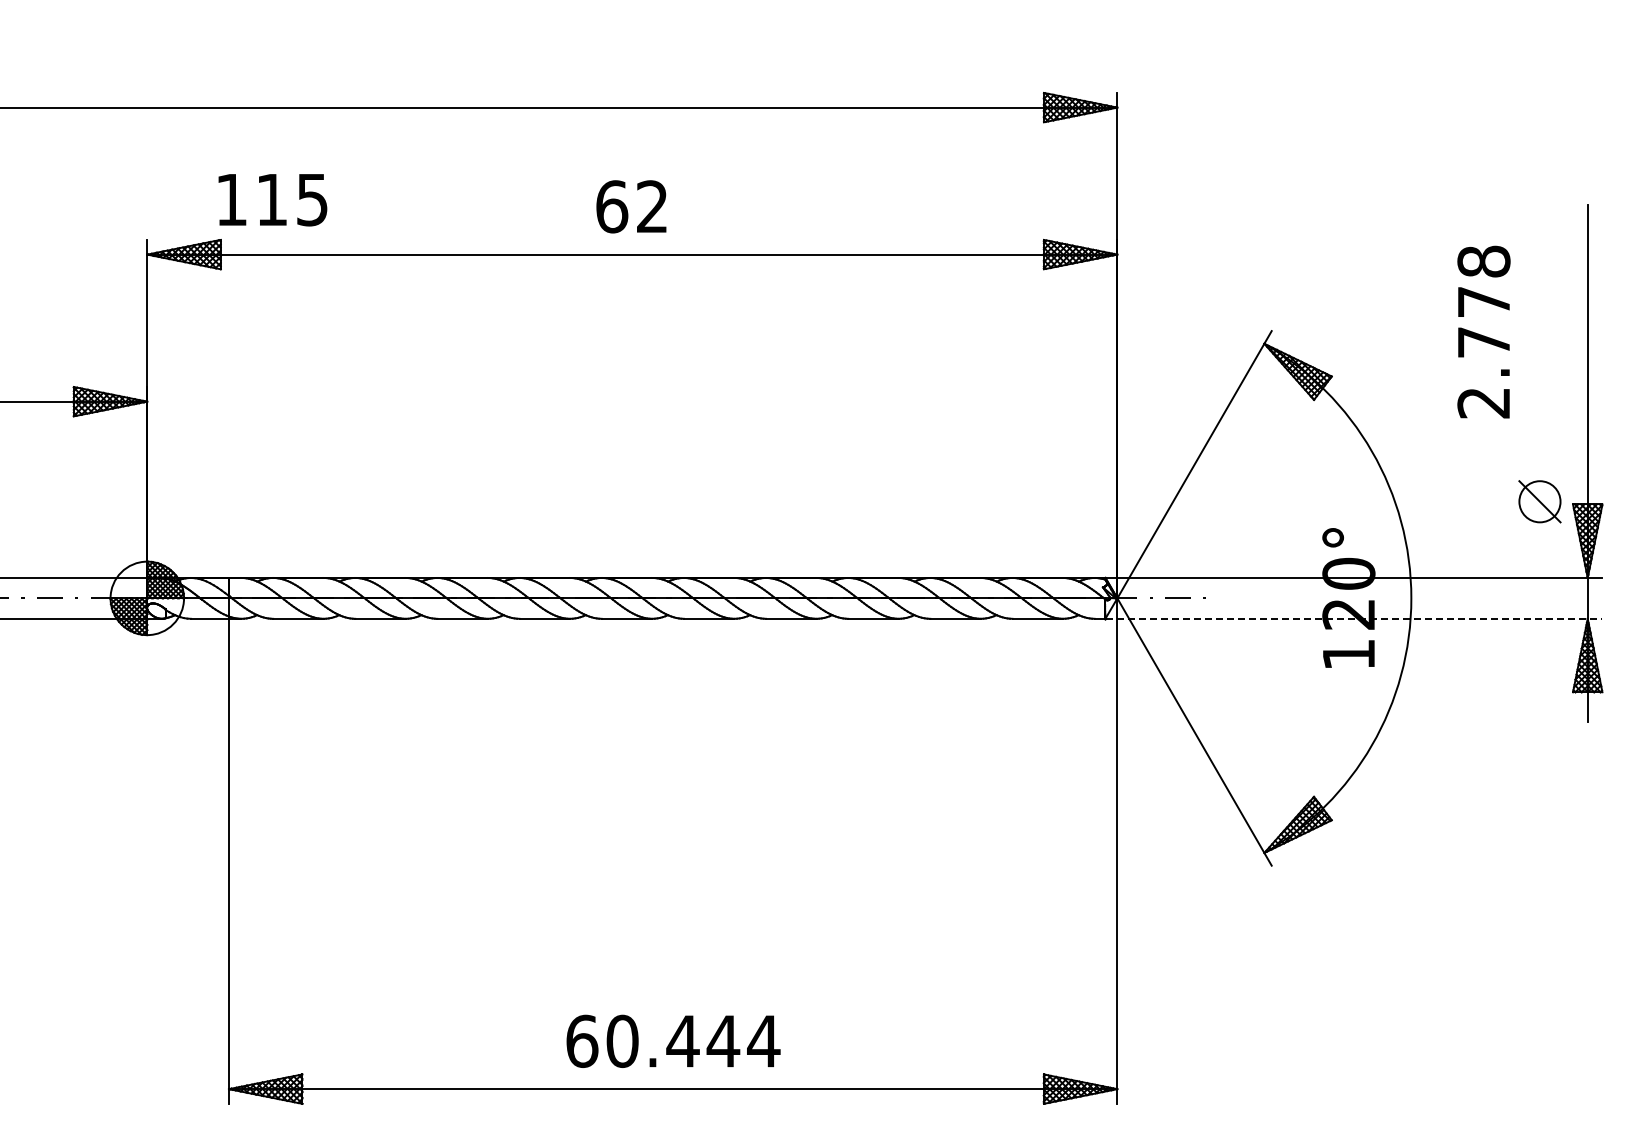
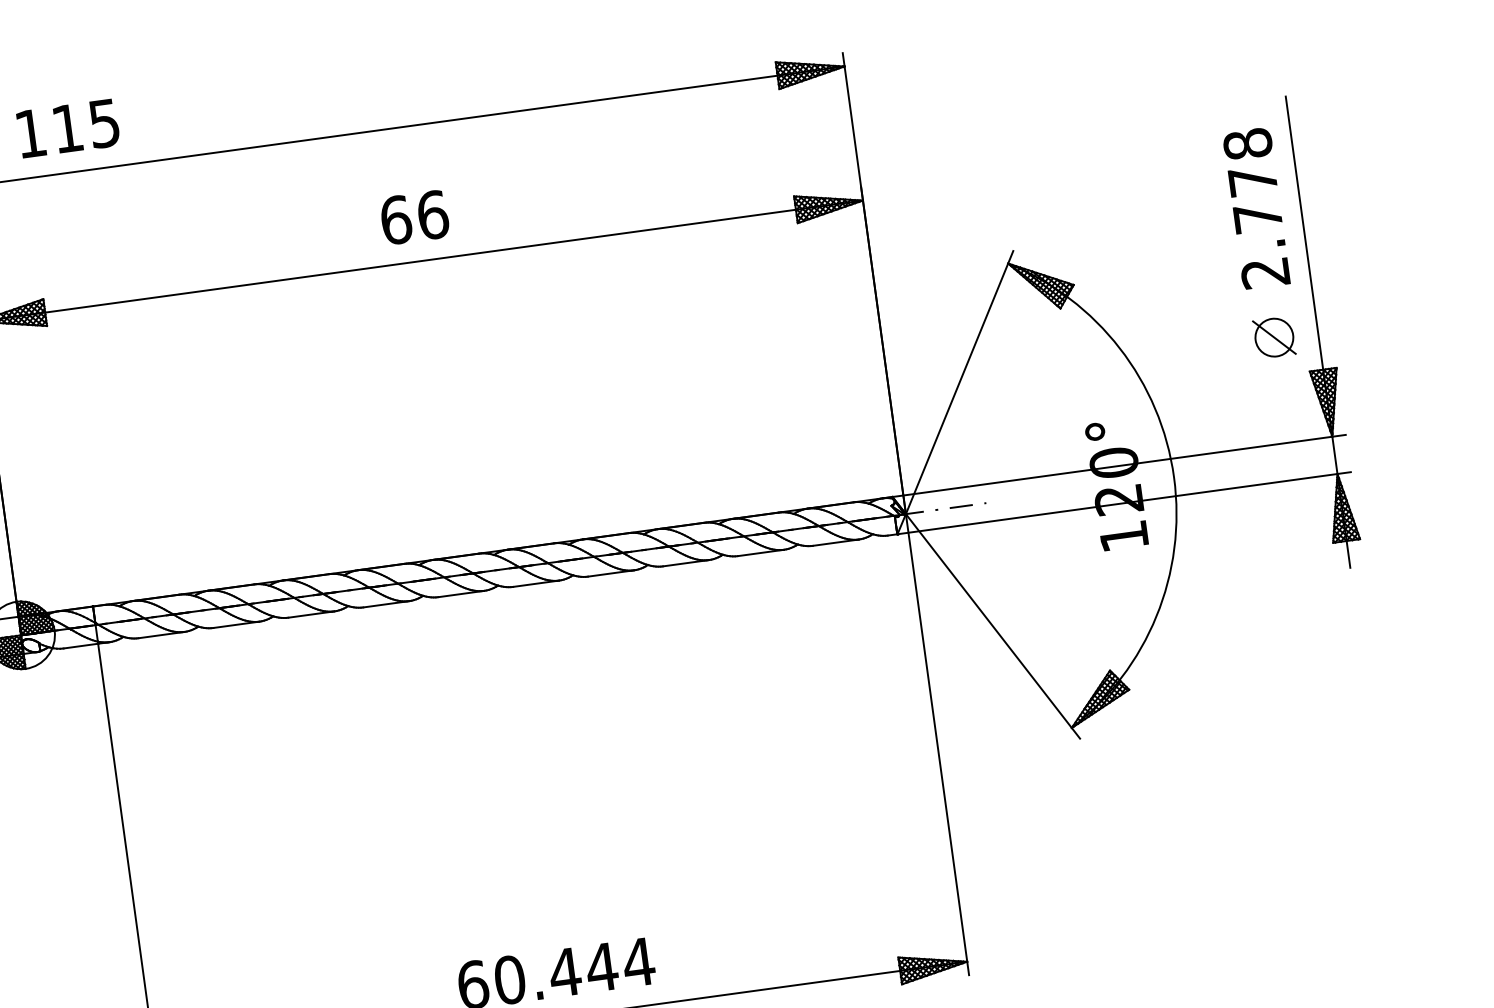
text: (272, 200) -> (68, 129), moved
text: (652, 206) -> (432, 214), 62 -> 66
text: (1483, 331) -> (1256, 207), moved
part: (1539, 501) -> (1273, 337), moved
line: (1354, 618) -> (1124, 502), dashed -> solid

